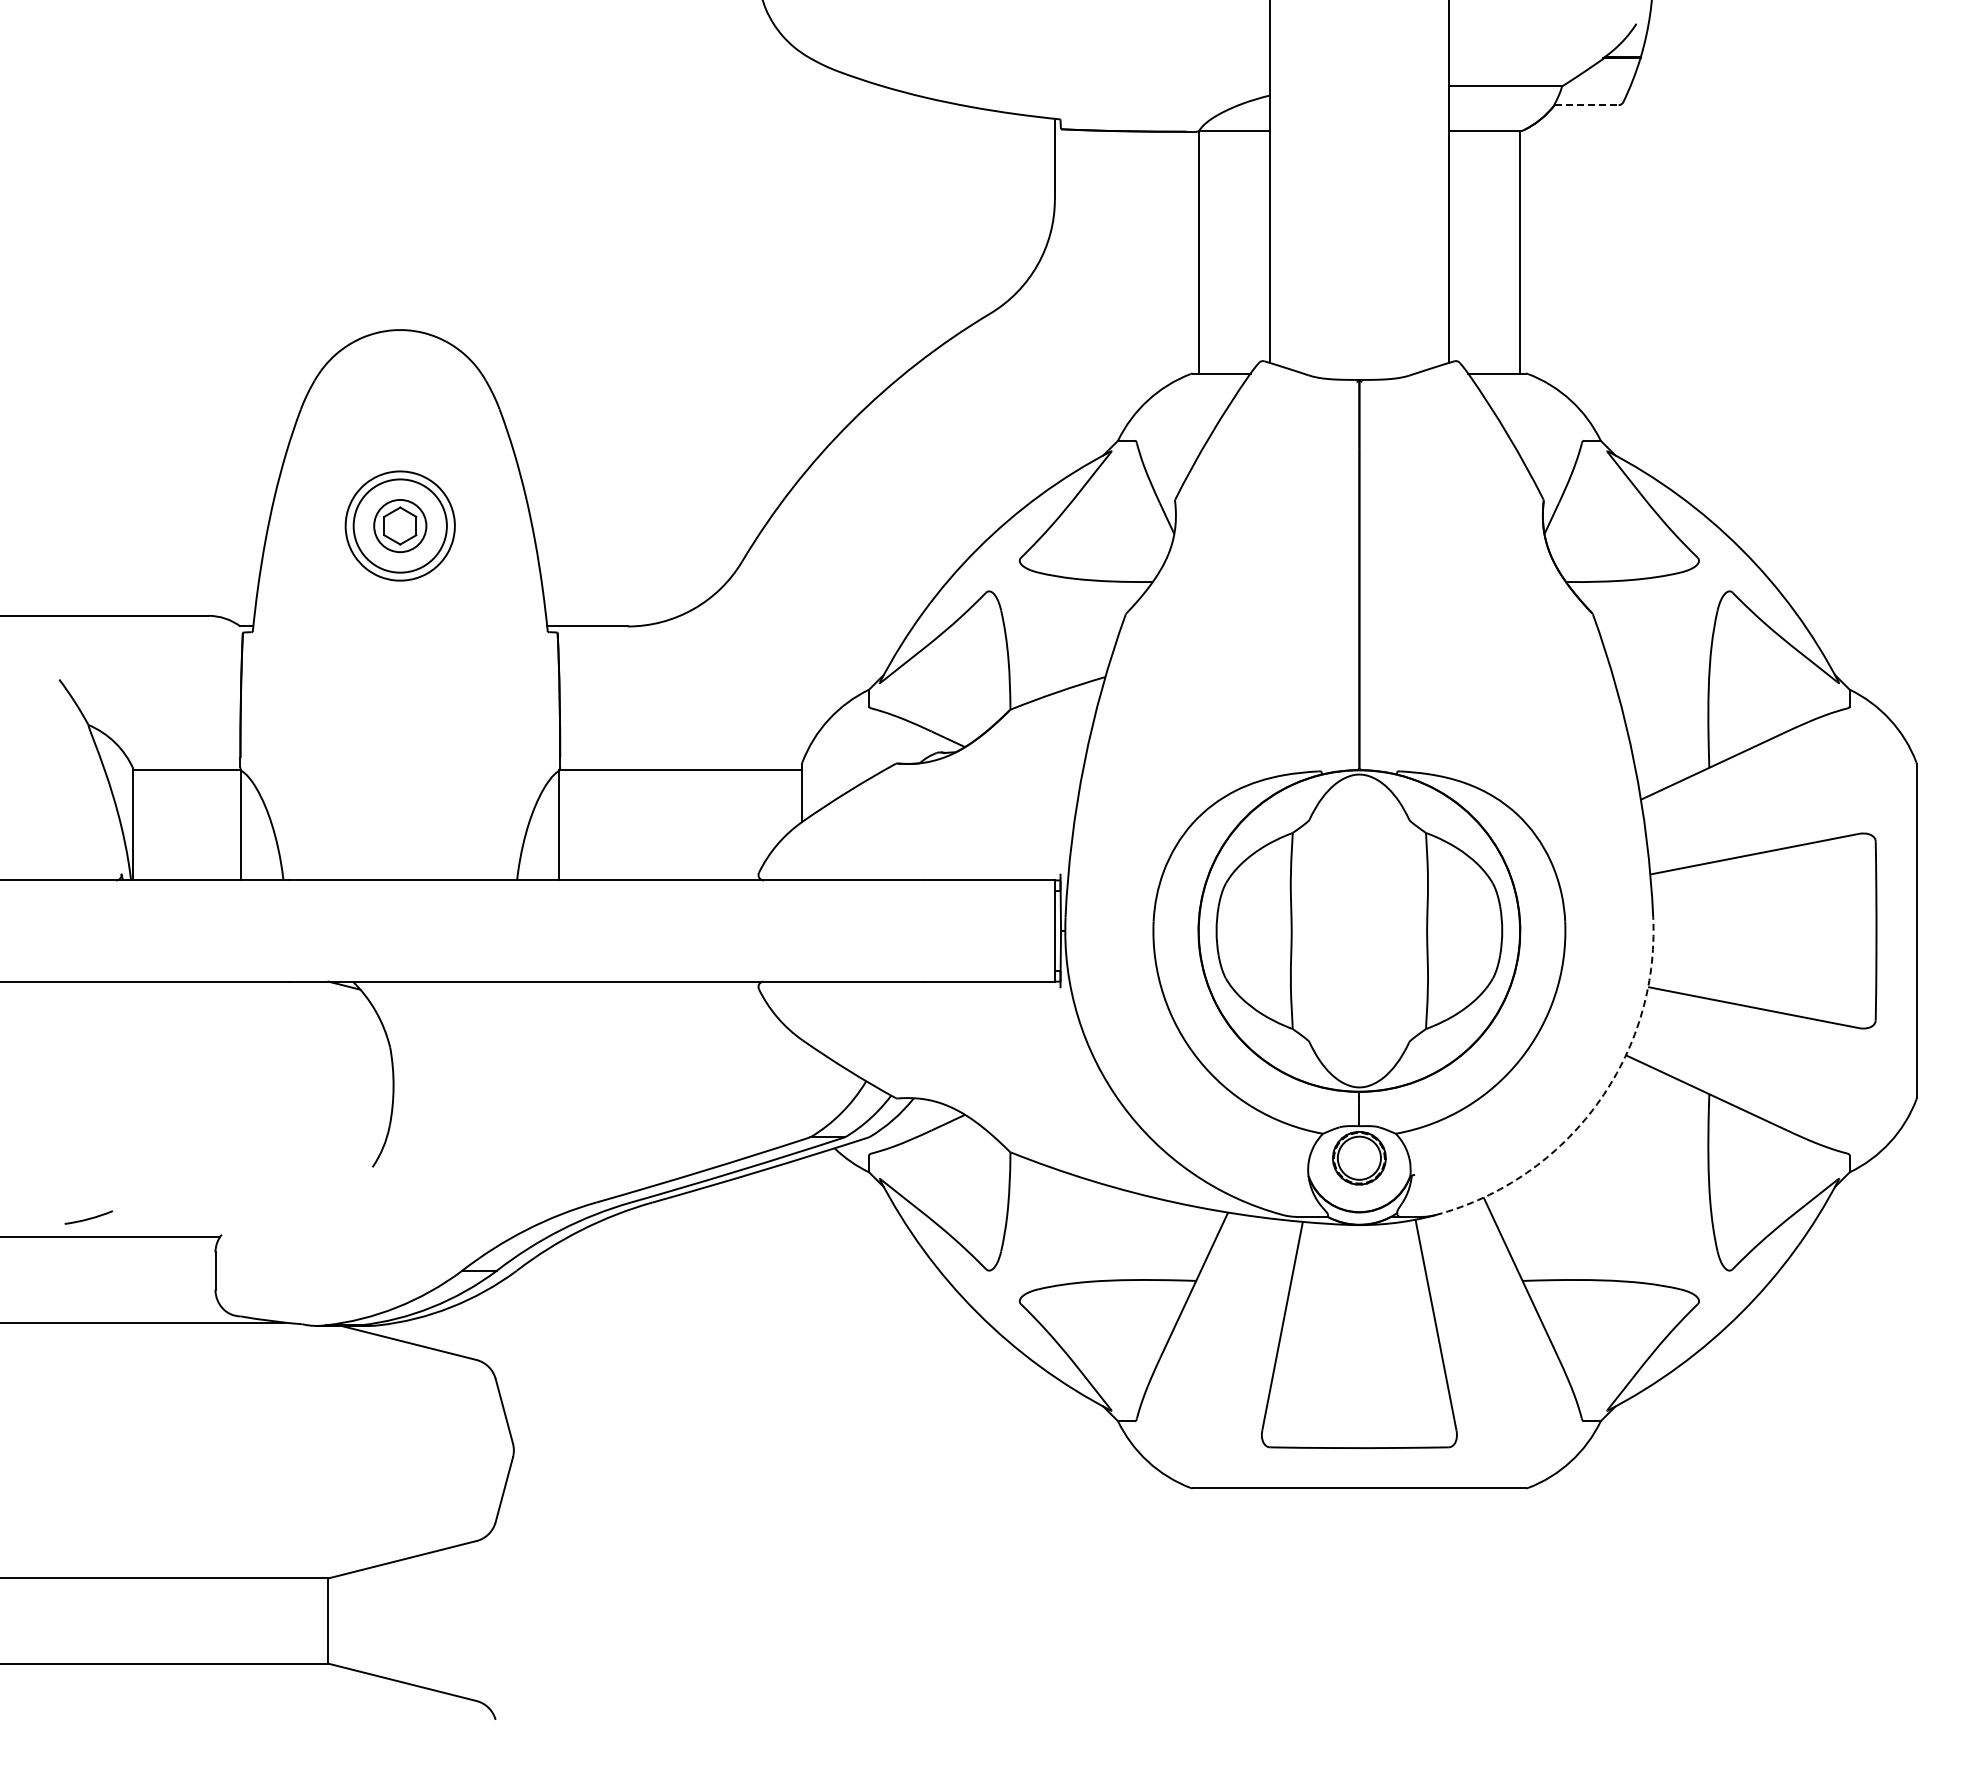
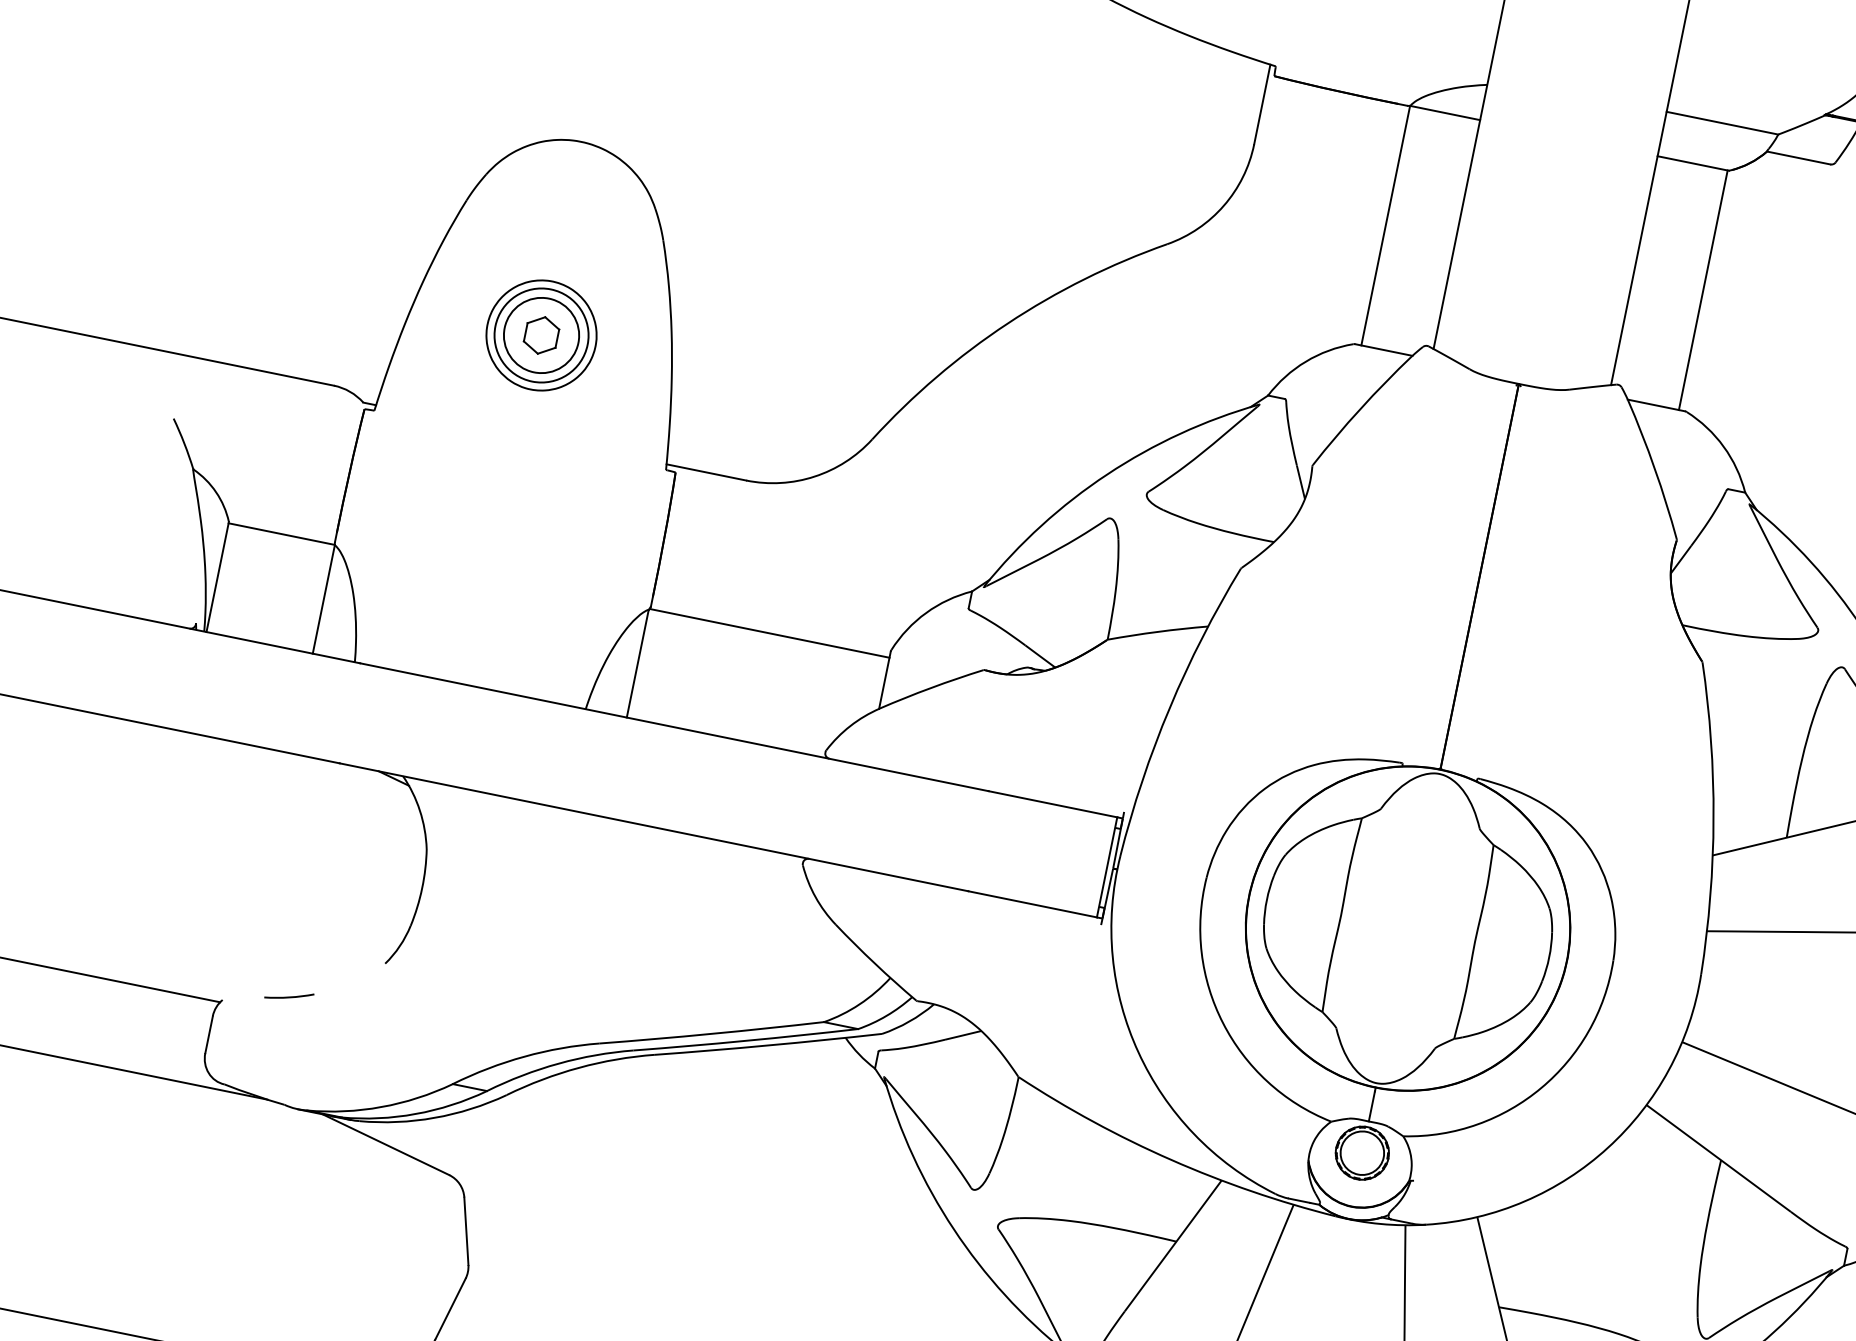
line: (1586, 105) -> (1798, 158), dashed -> solid
circle: (400, 525) -> (541, 334), size x1.43
arc: (1596, 1104) -> (1607, 1147), dashed -> solid
curve: (88, 1218) -> (288, 996), moved

